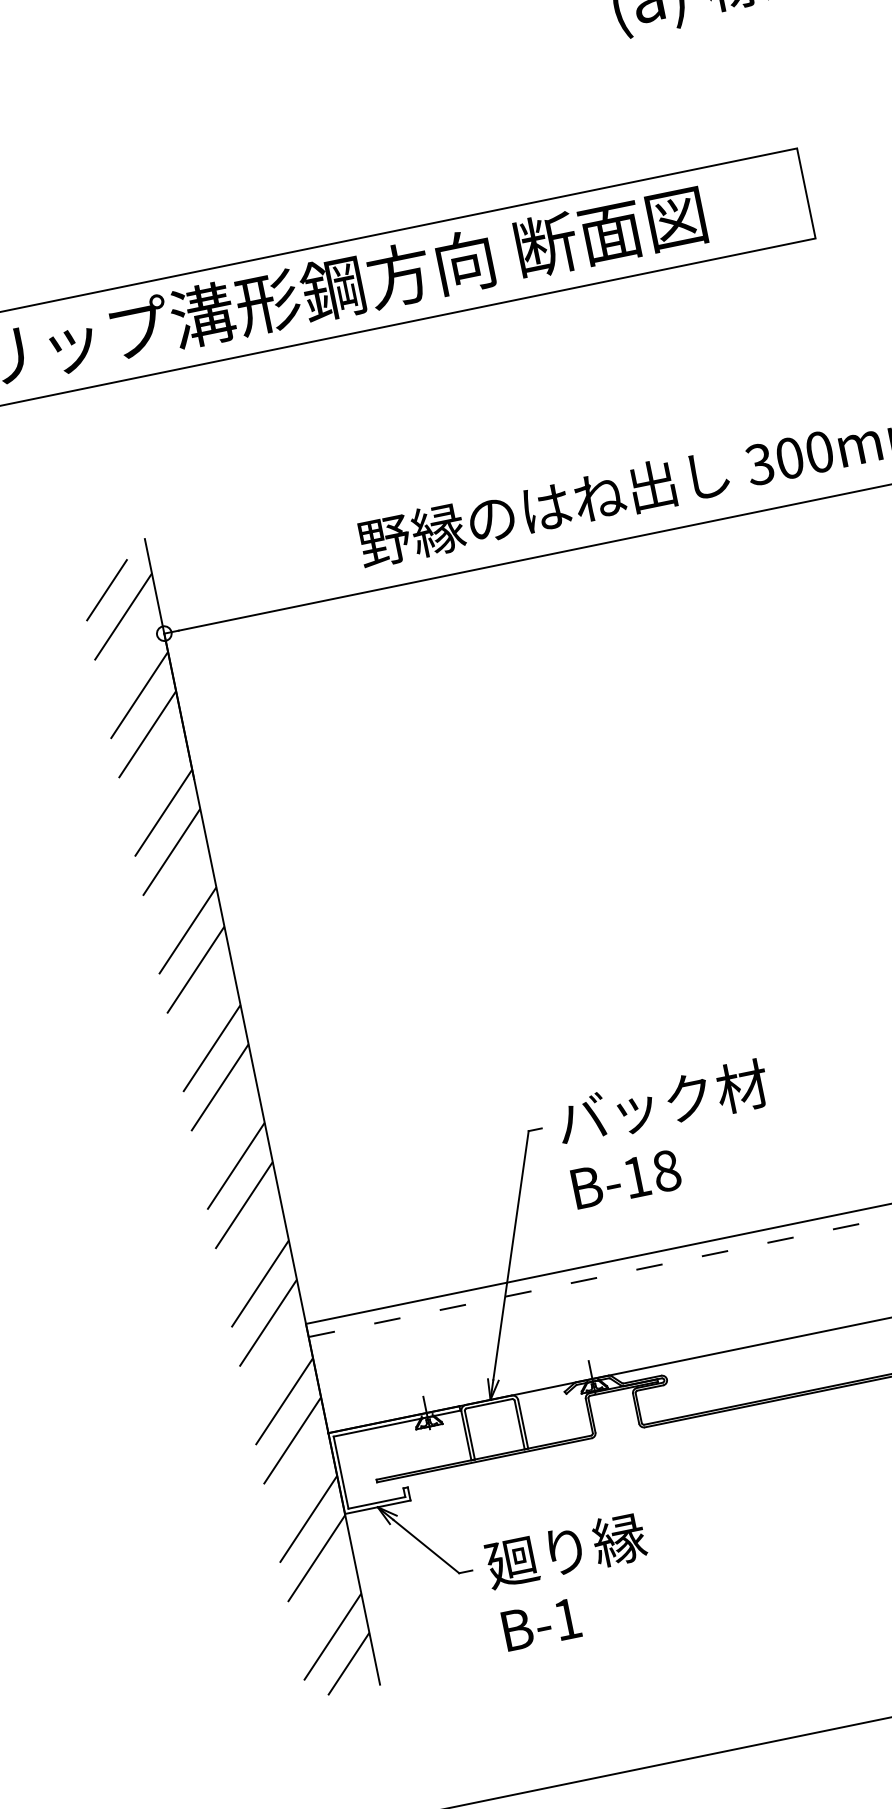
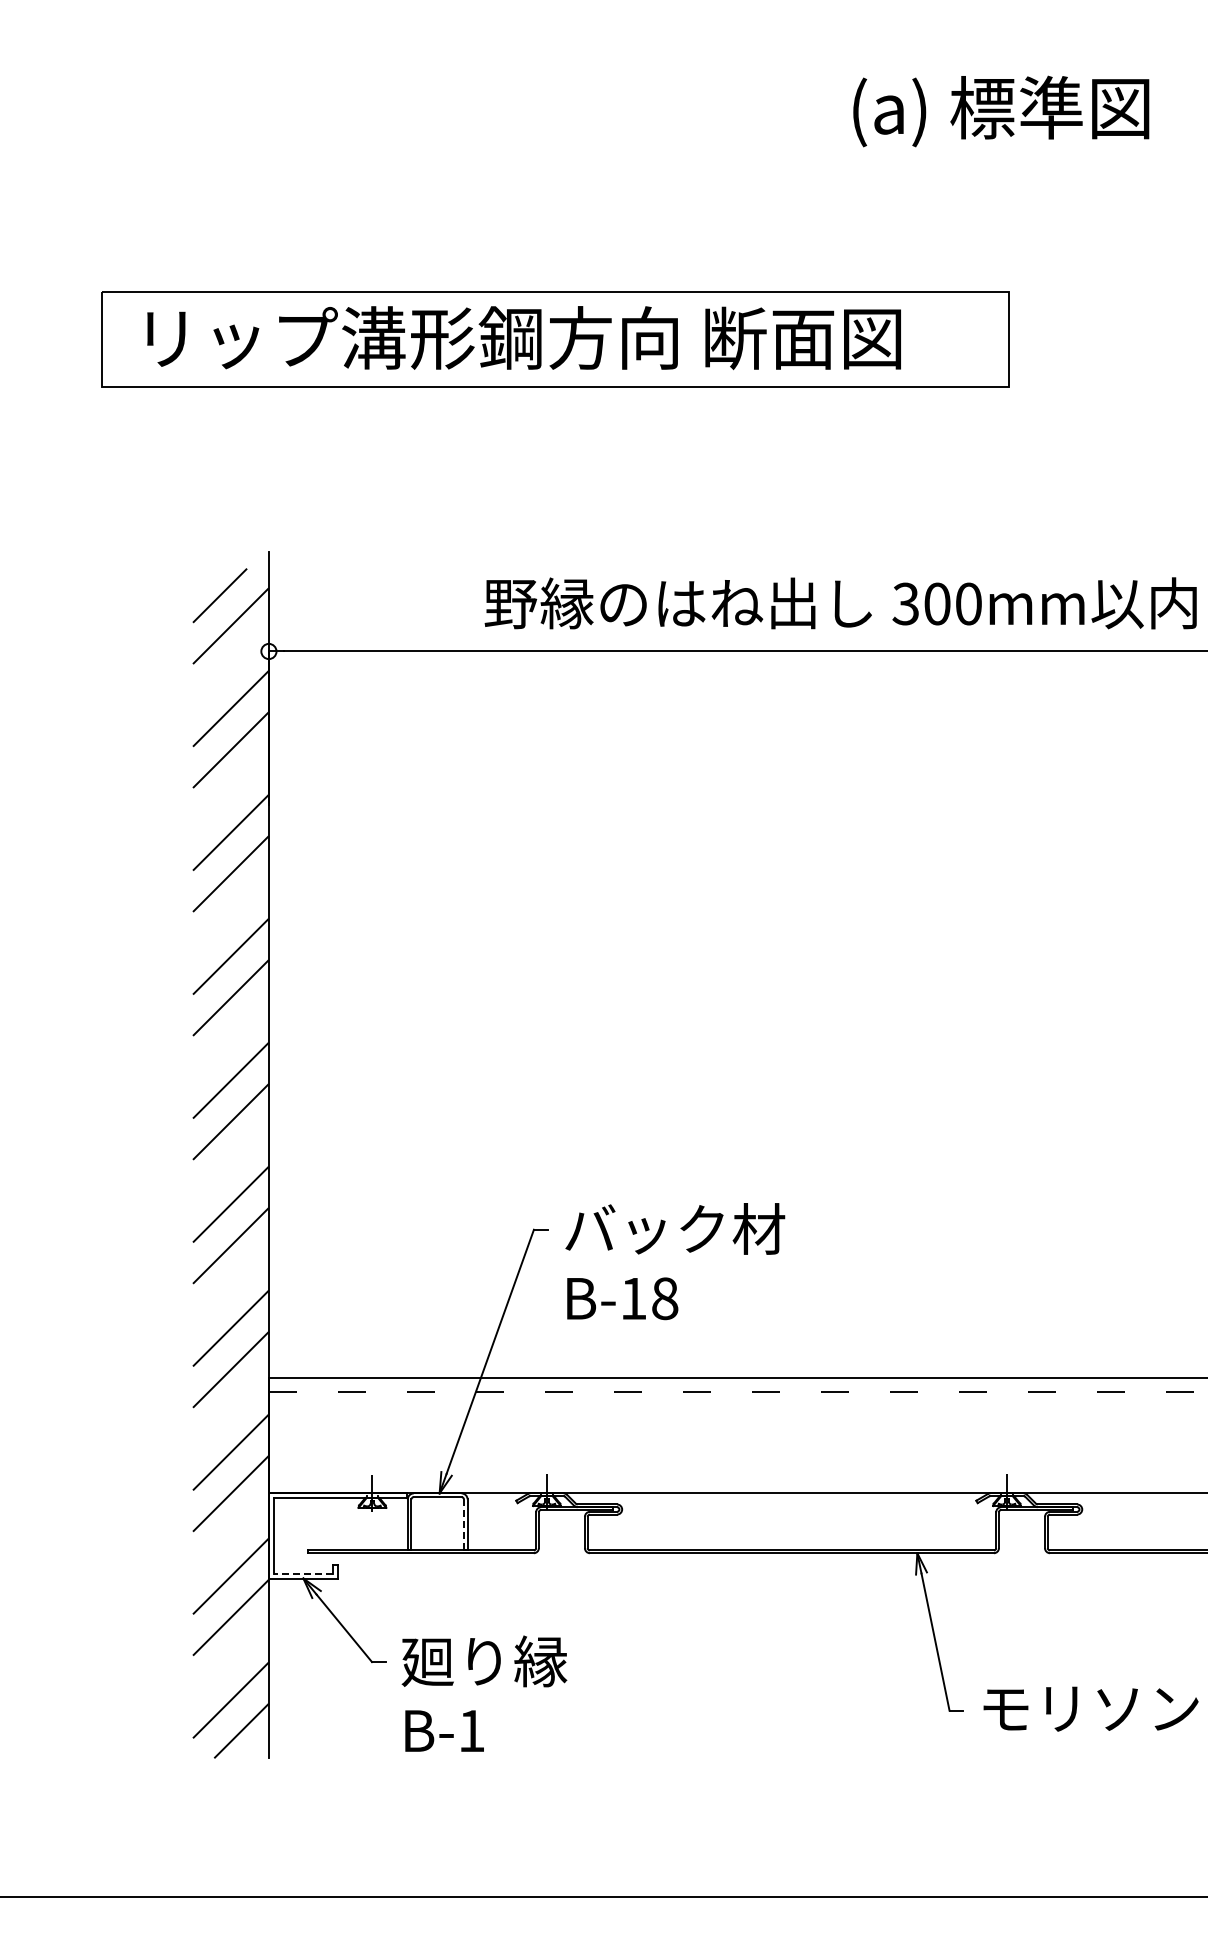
line: (519, 1424) -> (463, 1524), solid -> dashed
line: (376, 1502) -> (303, 1573), solid -> dashed

